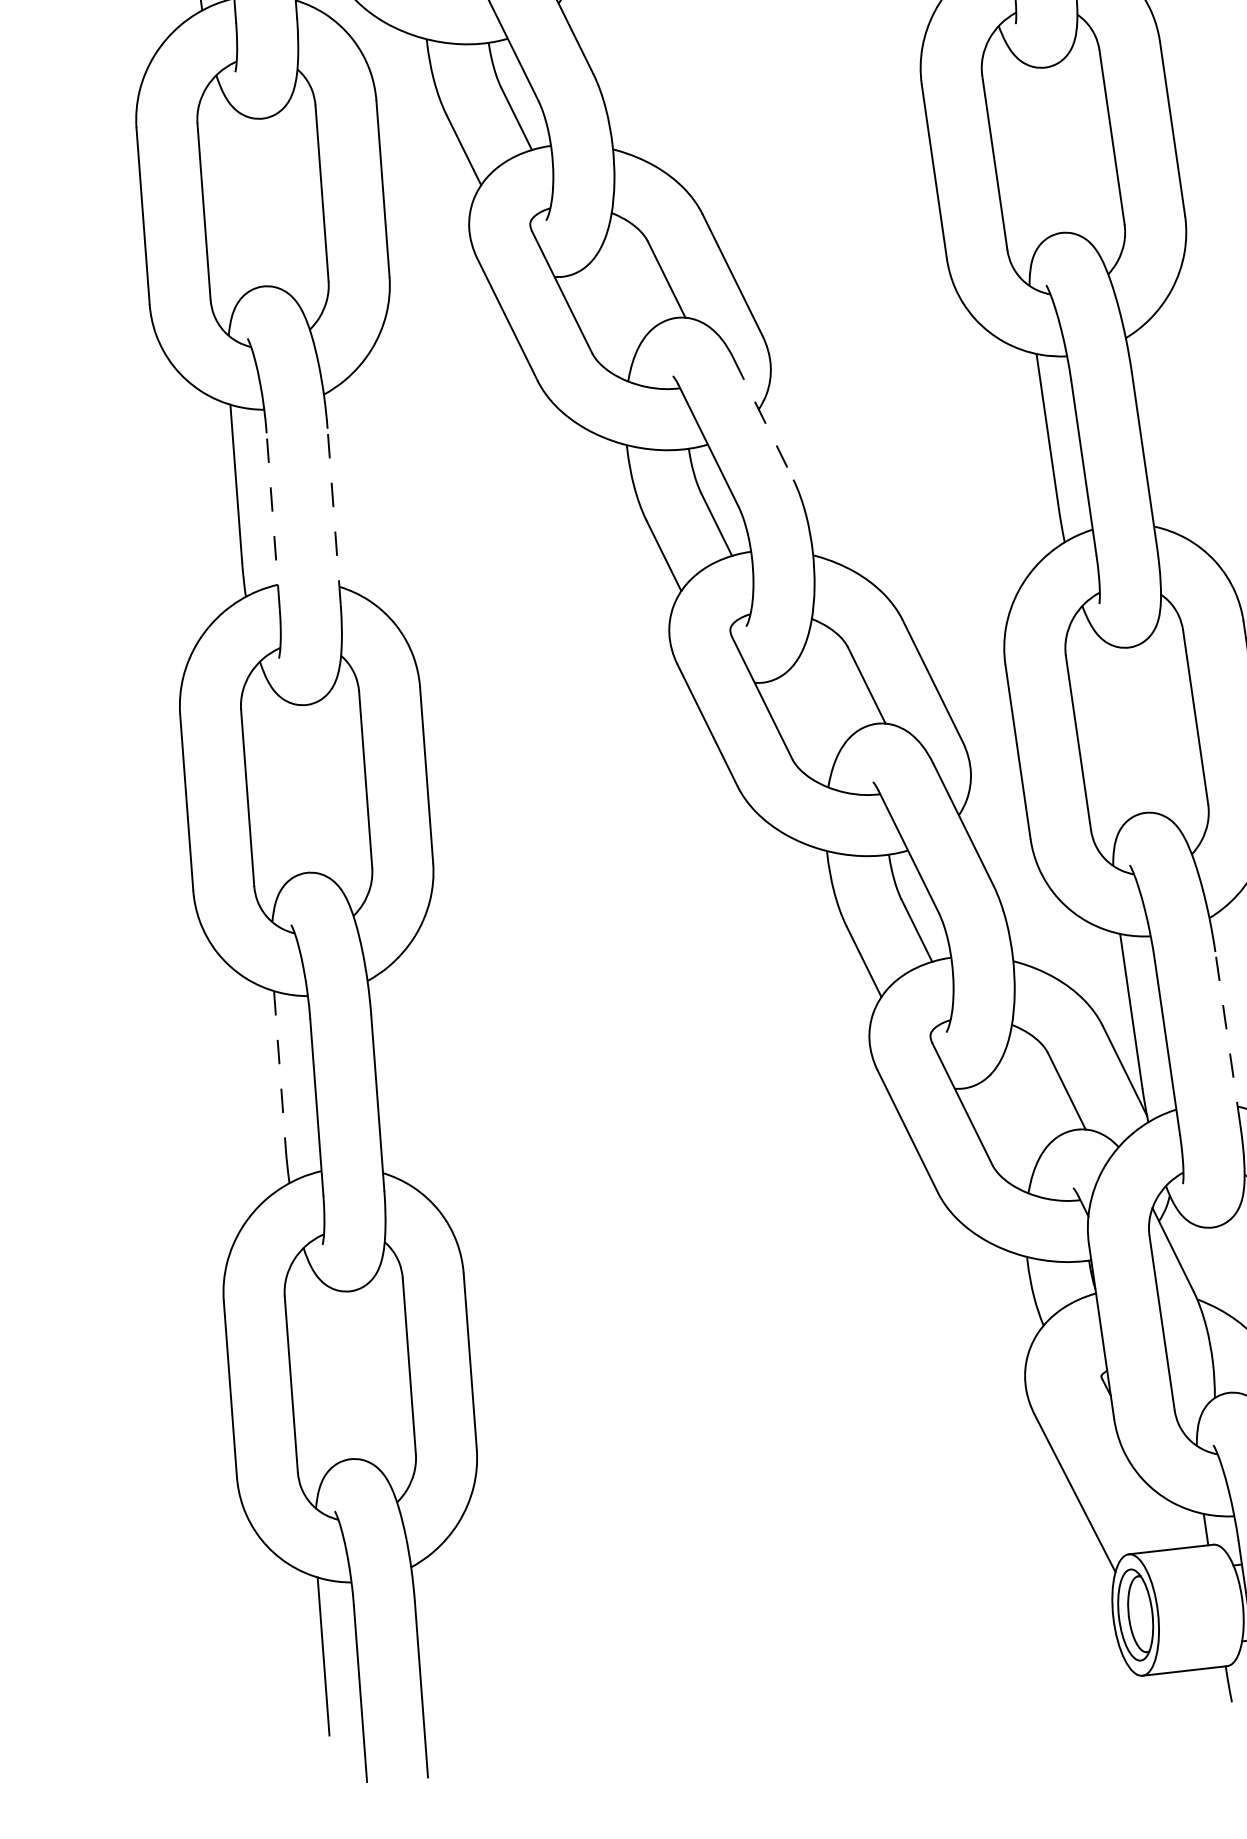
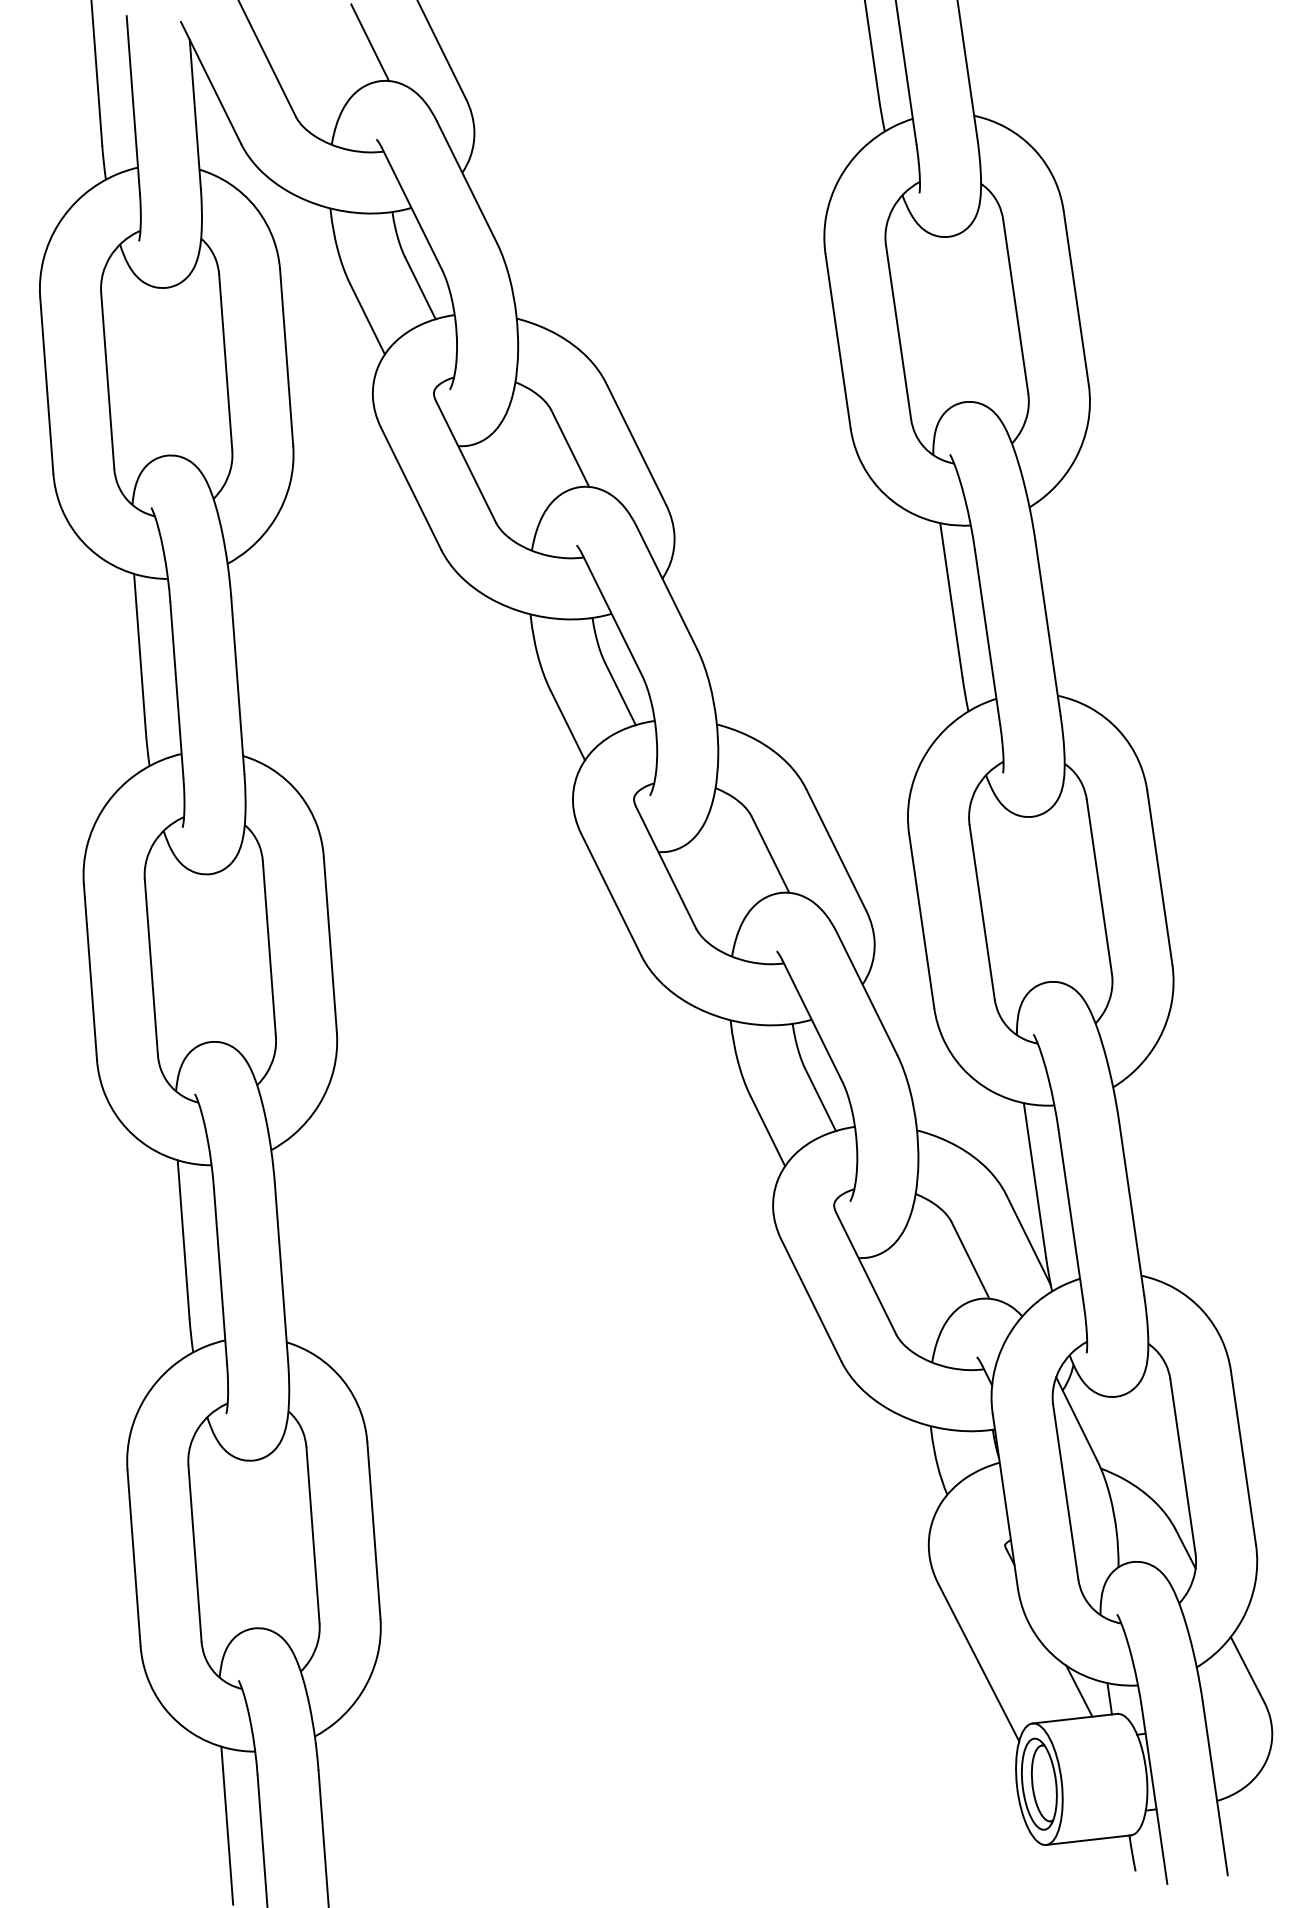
line: (763, 418) -> (667, 587), dashed -> solid
line: (333, 516) -> (237, 685), dashed -> solid
line: (272, 520) -> (176, 689), dashed -> solid
line: (1227, 1039) -> (1131, 1208), dashed -> solid
line: (279, 1070) -> (183, 1239), dashed -> solid
line: (1175, 1521) -> (1079, 1690), added

